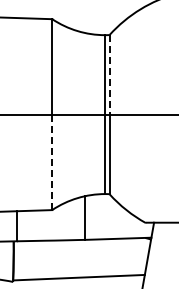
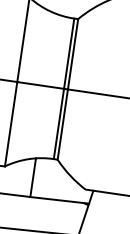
line: (109, 74) -> (73, 53), dashed -> solid
line: (52, 162) -> (11, 124), dashed -> solid

